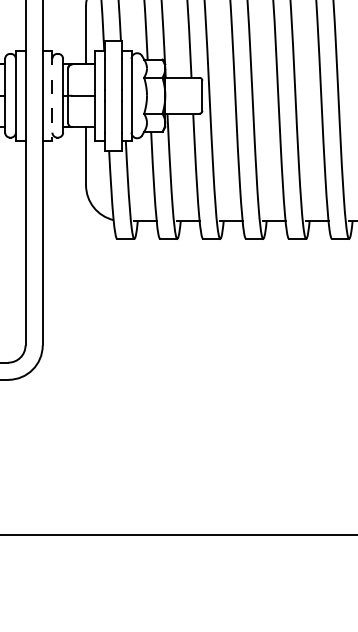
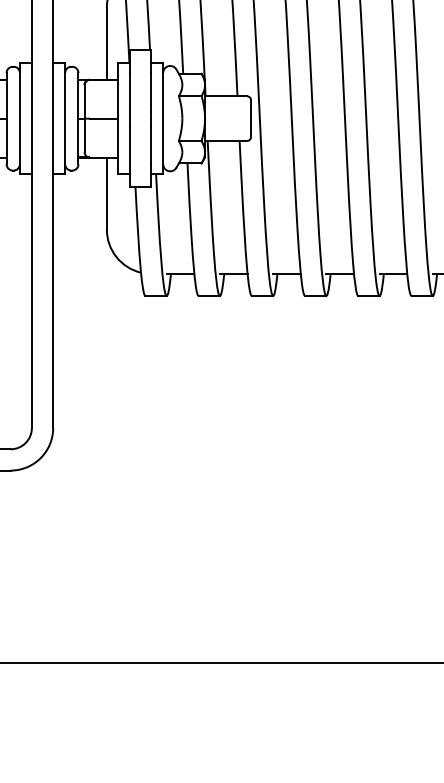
line: (52, 95) -> (65, 118), dashed -> solid

